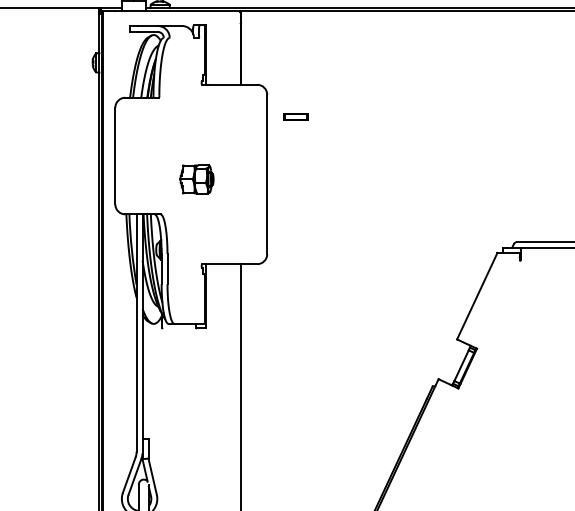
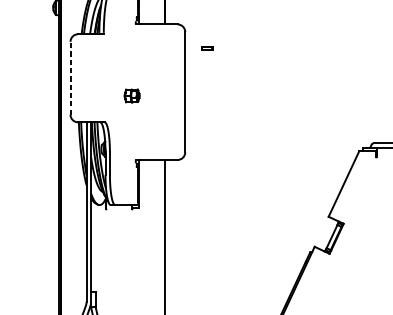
part: (295, 116) -> (206, 48), size x0.6
line: (115, 155) -> (70, 77), solid -> dashed
part: (196, 179) -> (131, 96), size x0.6

